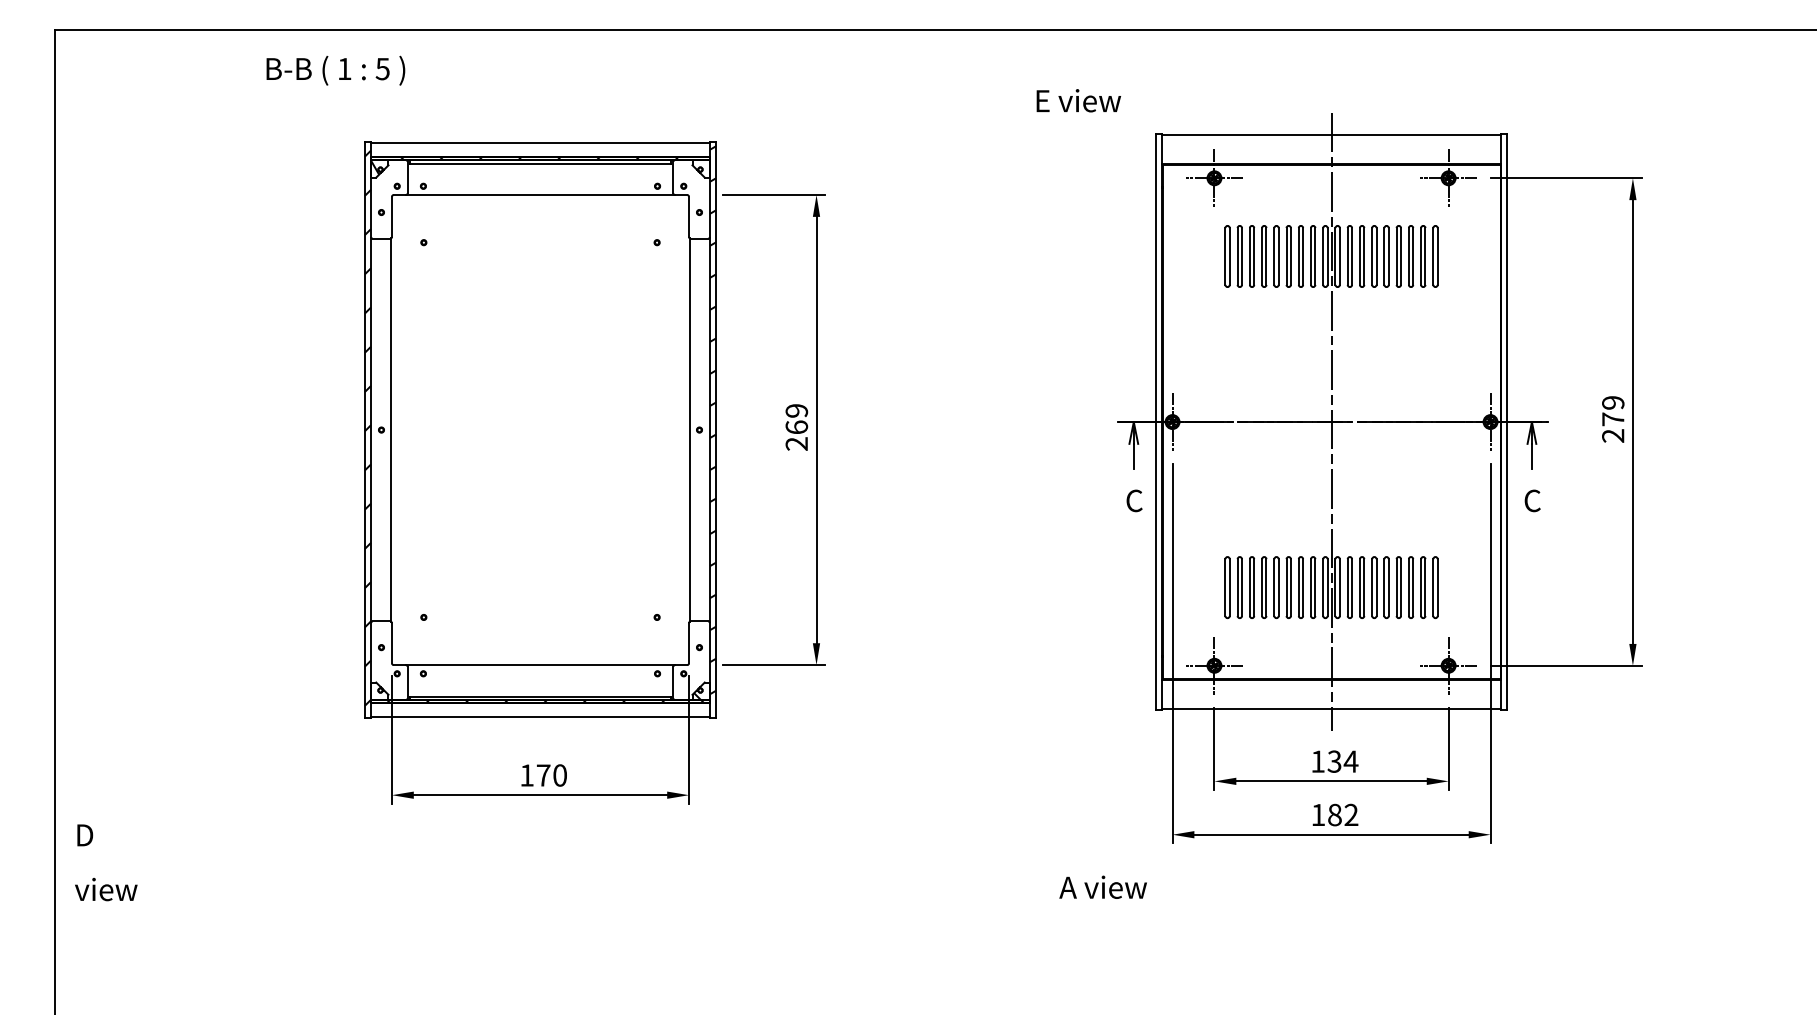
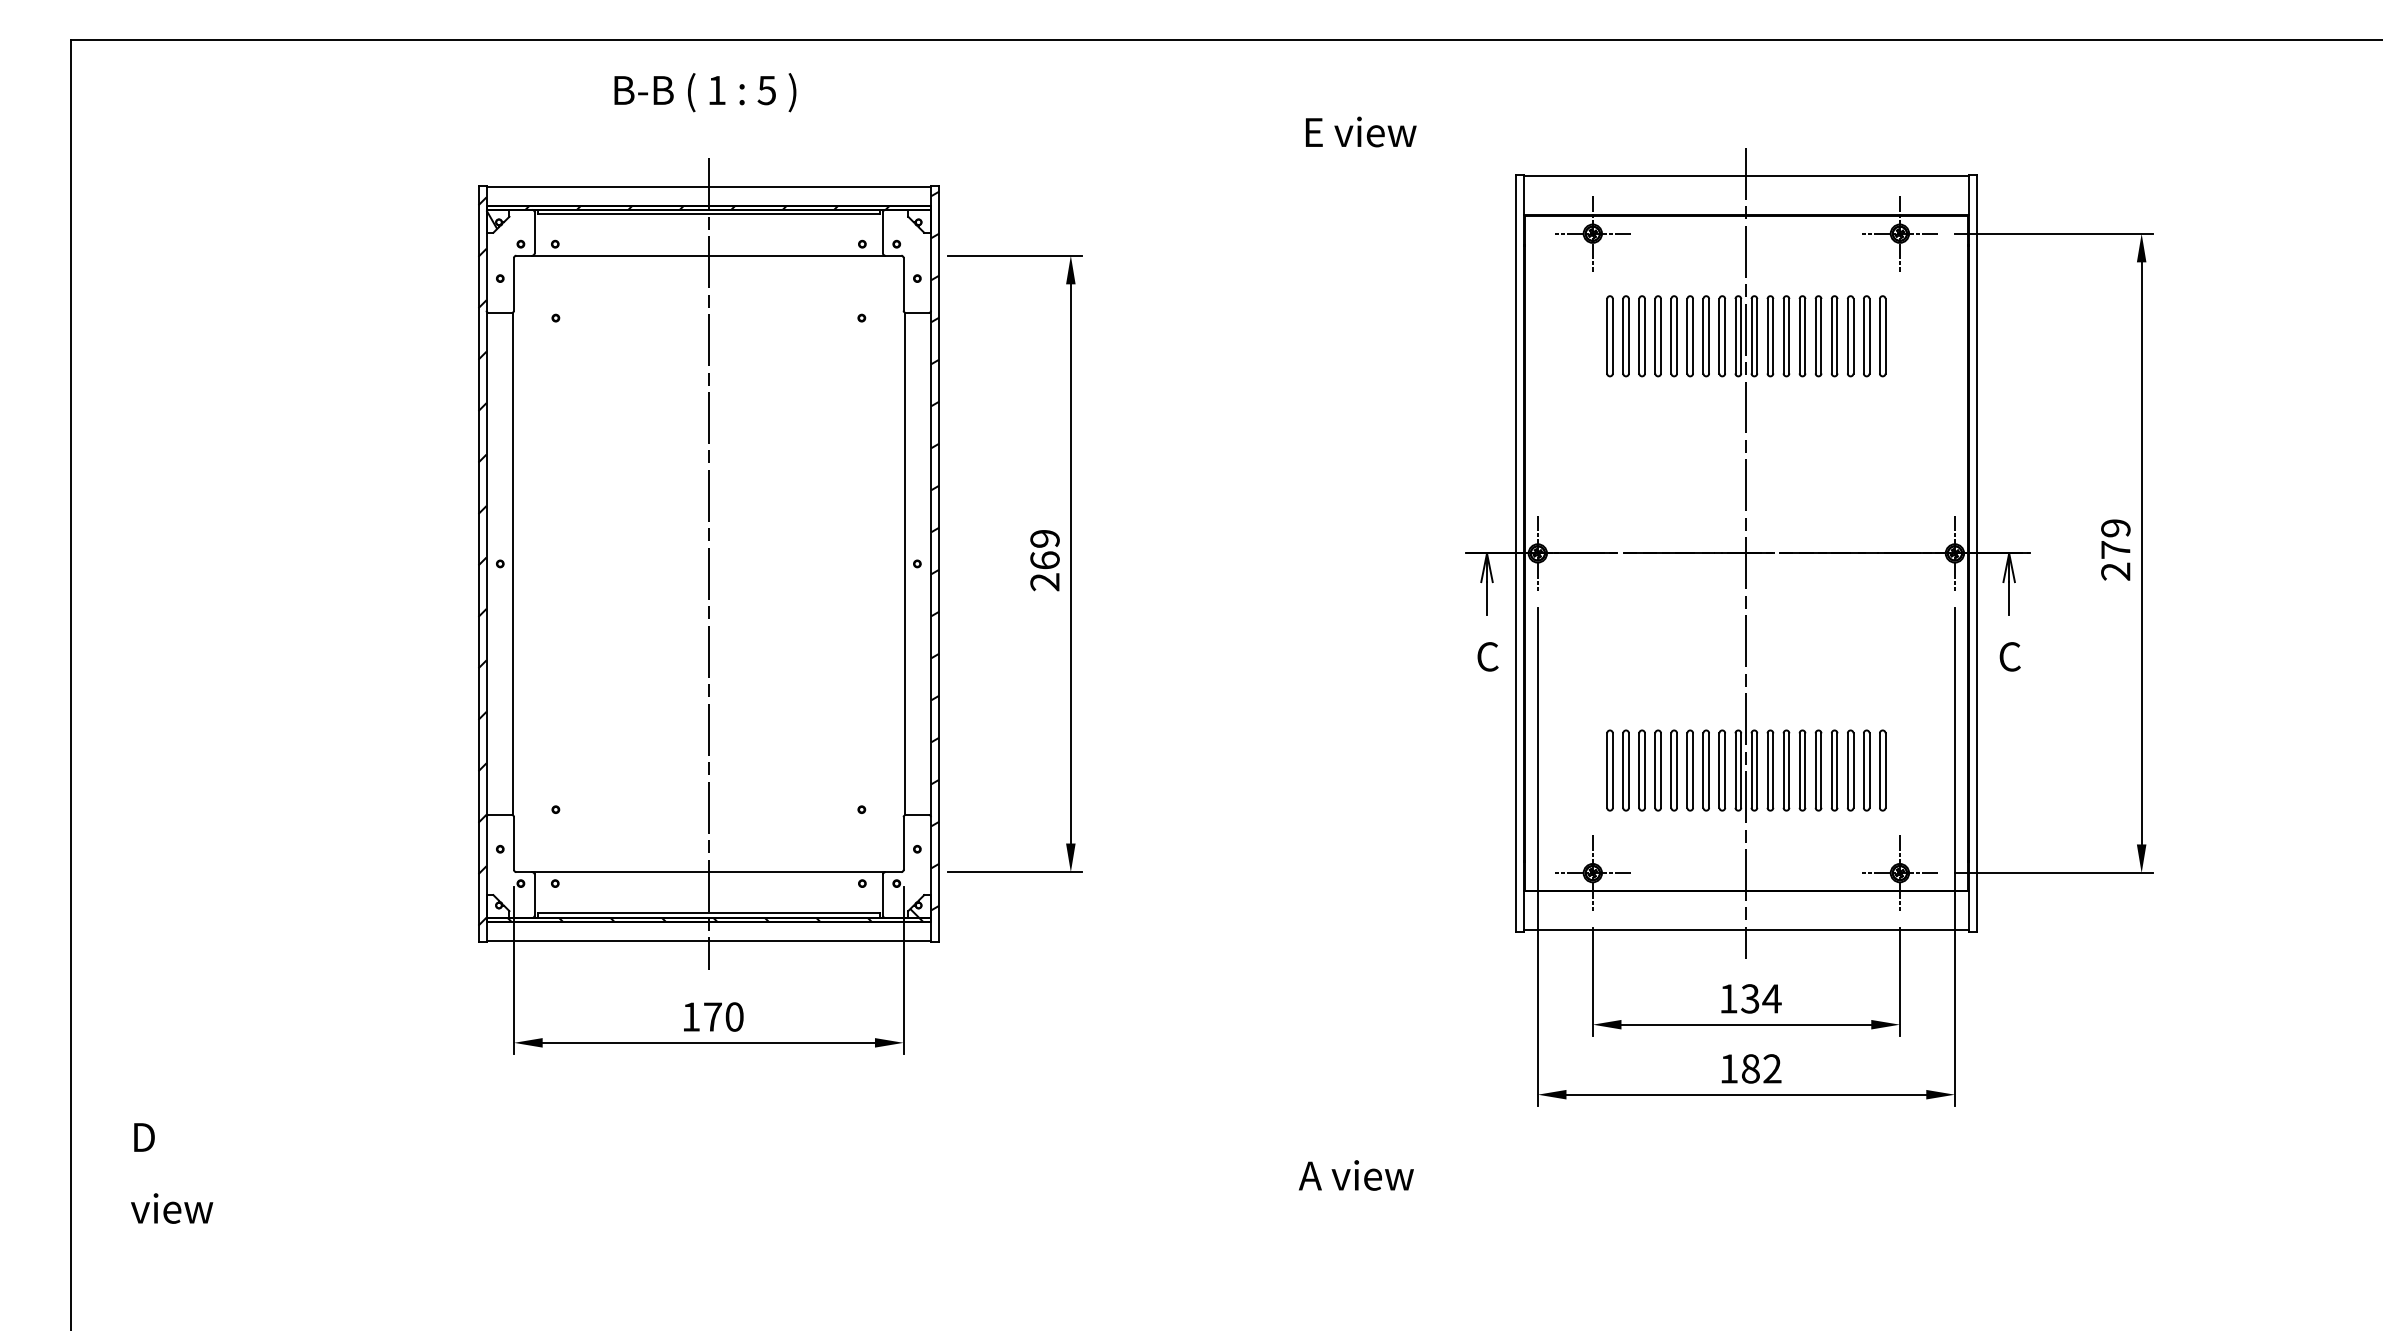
text: (335, 70) -> (704, 92), moved
text: (1078, 100) -> (1360, 131), moved
line: (540, 429) -> (708, 563), added
text: (106, 862) -> (172, 1173), moved
text: (1102, 886) -> (1355, 1174), moved

